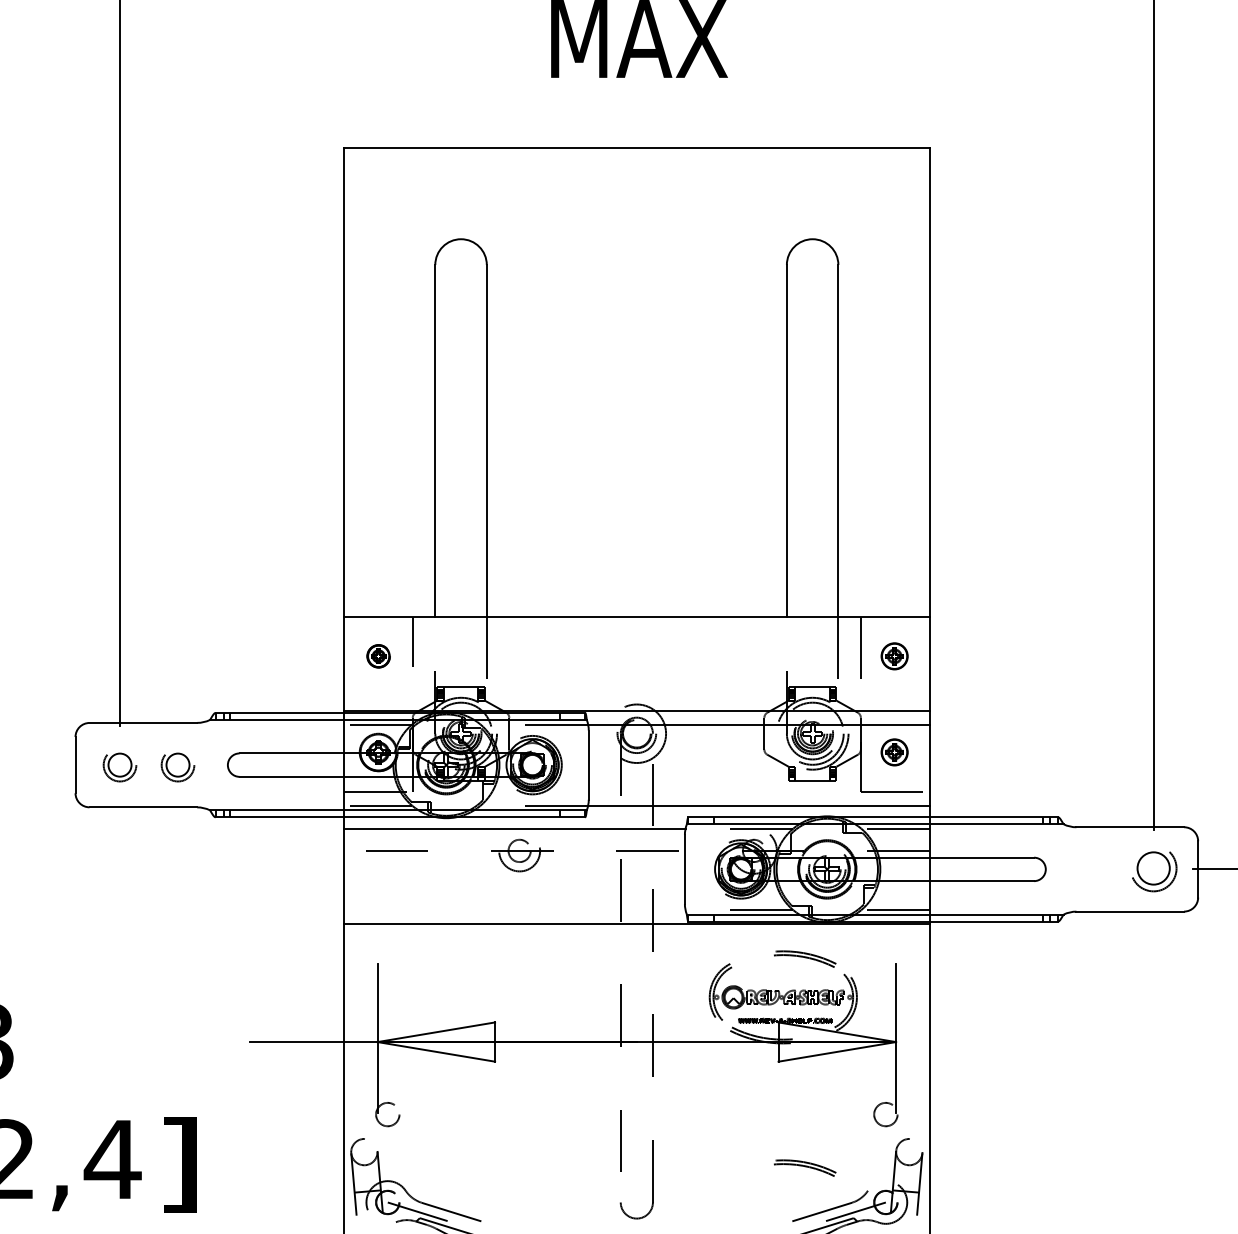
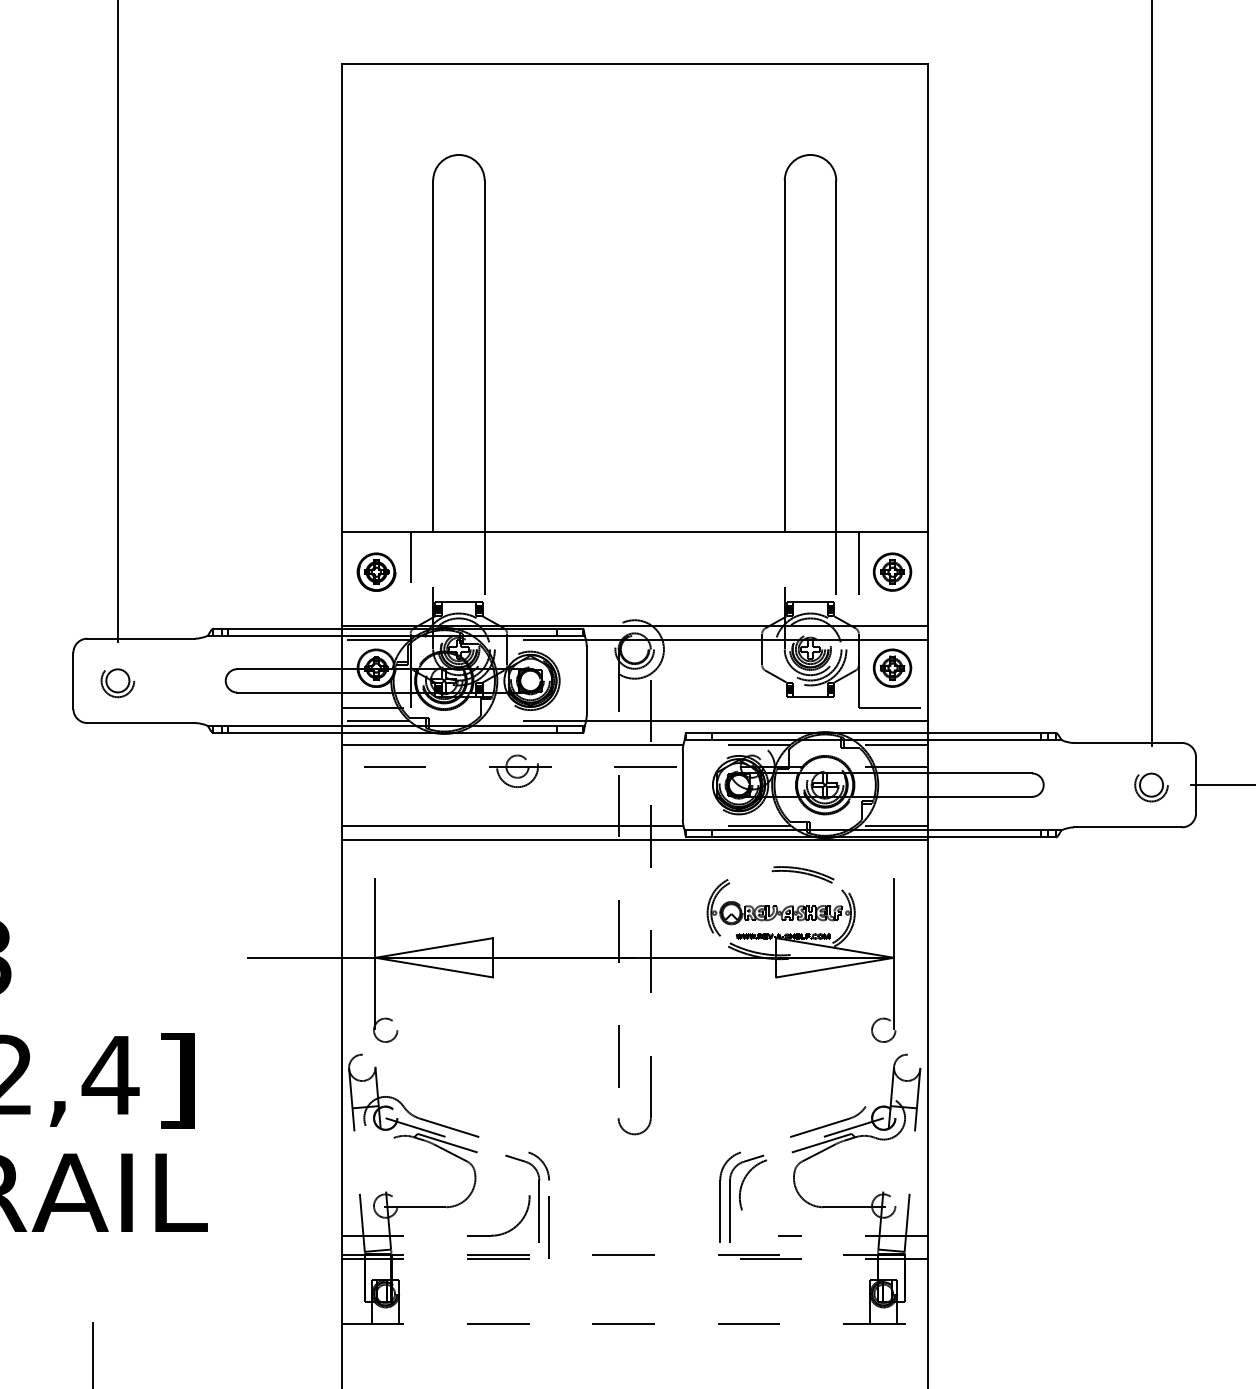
part: (378, 655) -> (376, 571), size x1.67
part: (894, 655) -> (892, 571), size x1.43
part: (894, 751) -> (892, 667), size x1.43
part: (177, 767) -> (175, 683), removed
part: (1153, 871) -> (1151, 787), size x0.71
line: (514, 909) -> (512, 825), added
part: (804, 1167) -> (802, 1083), removed

